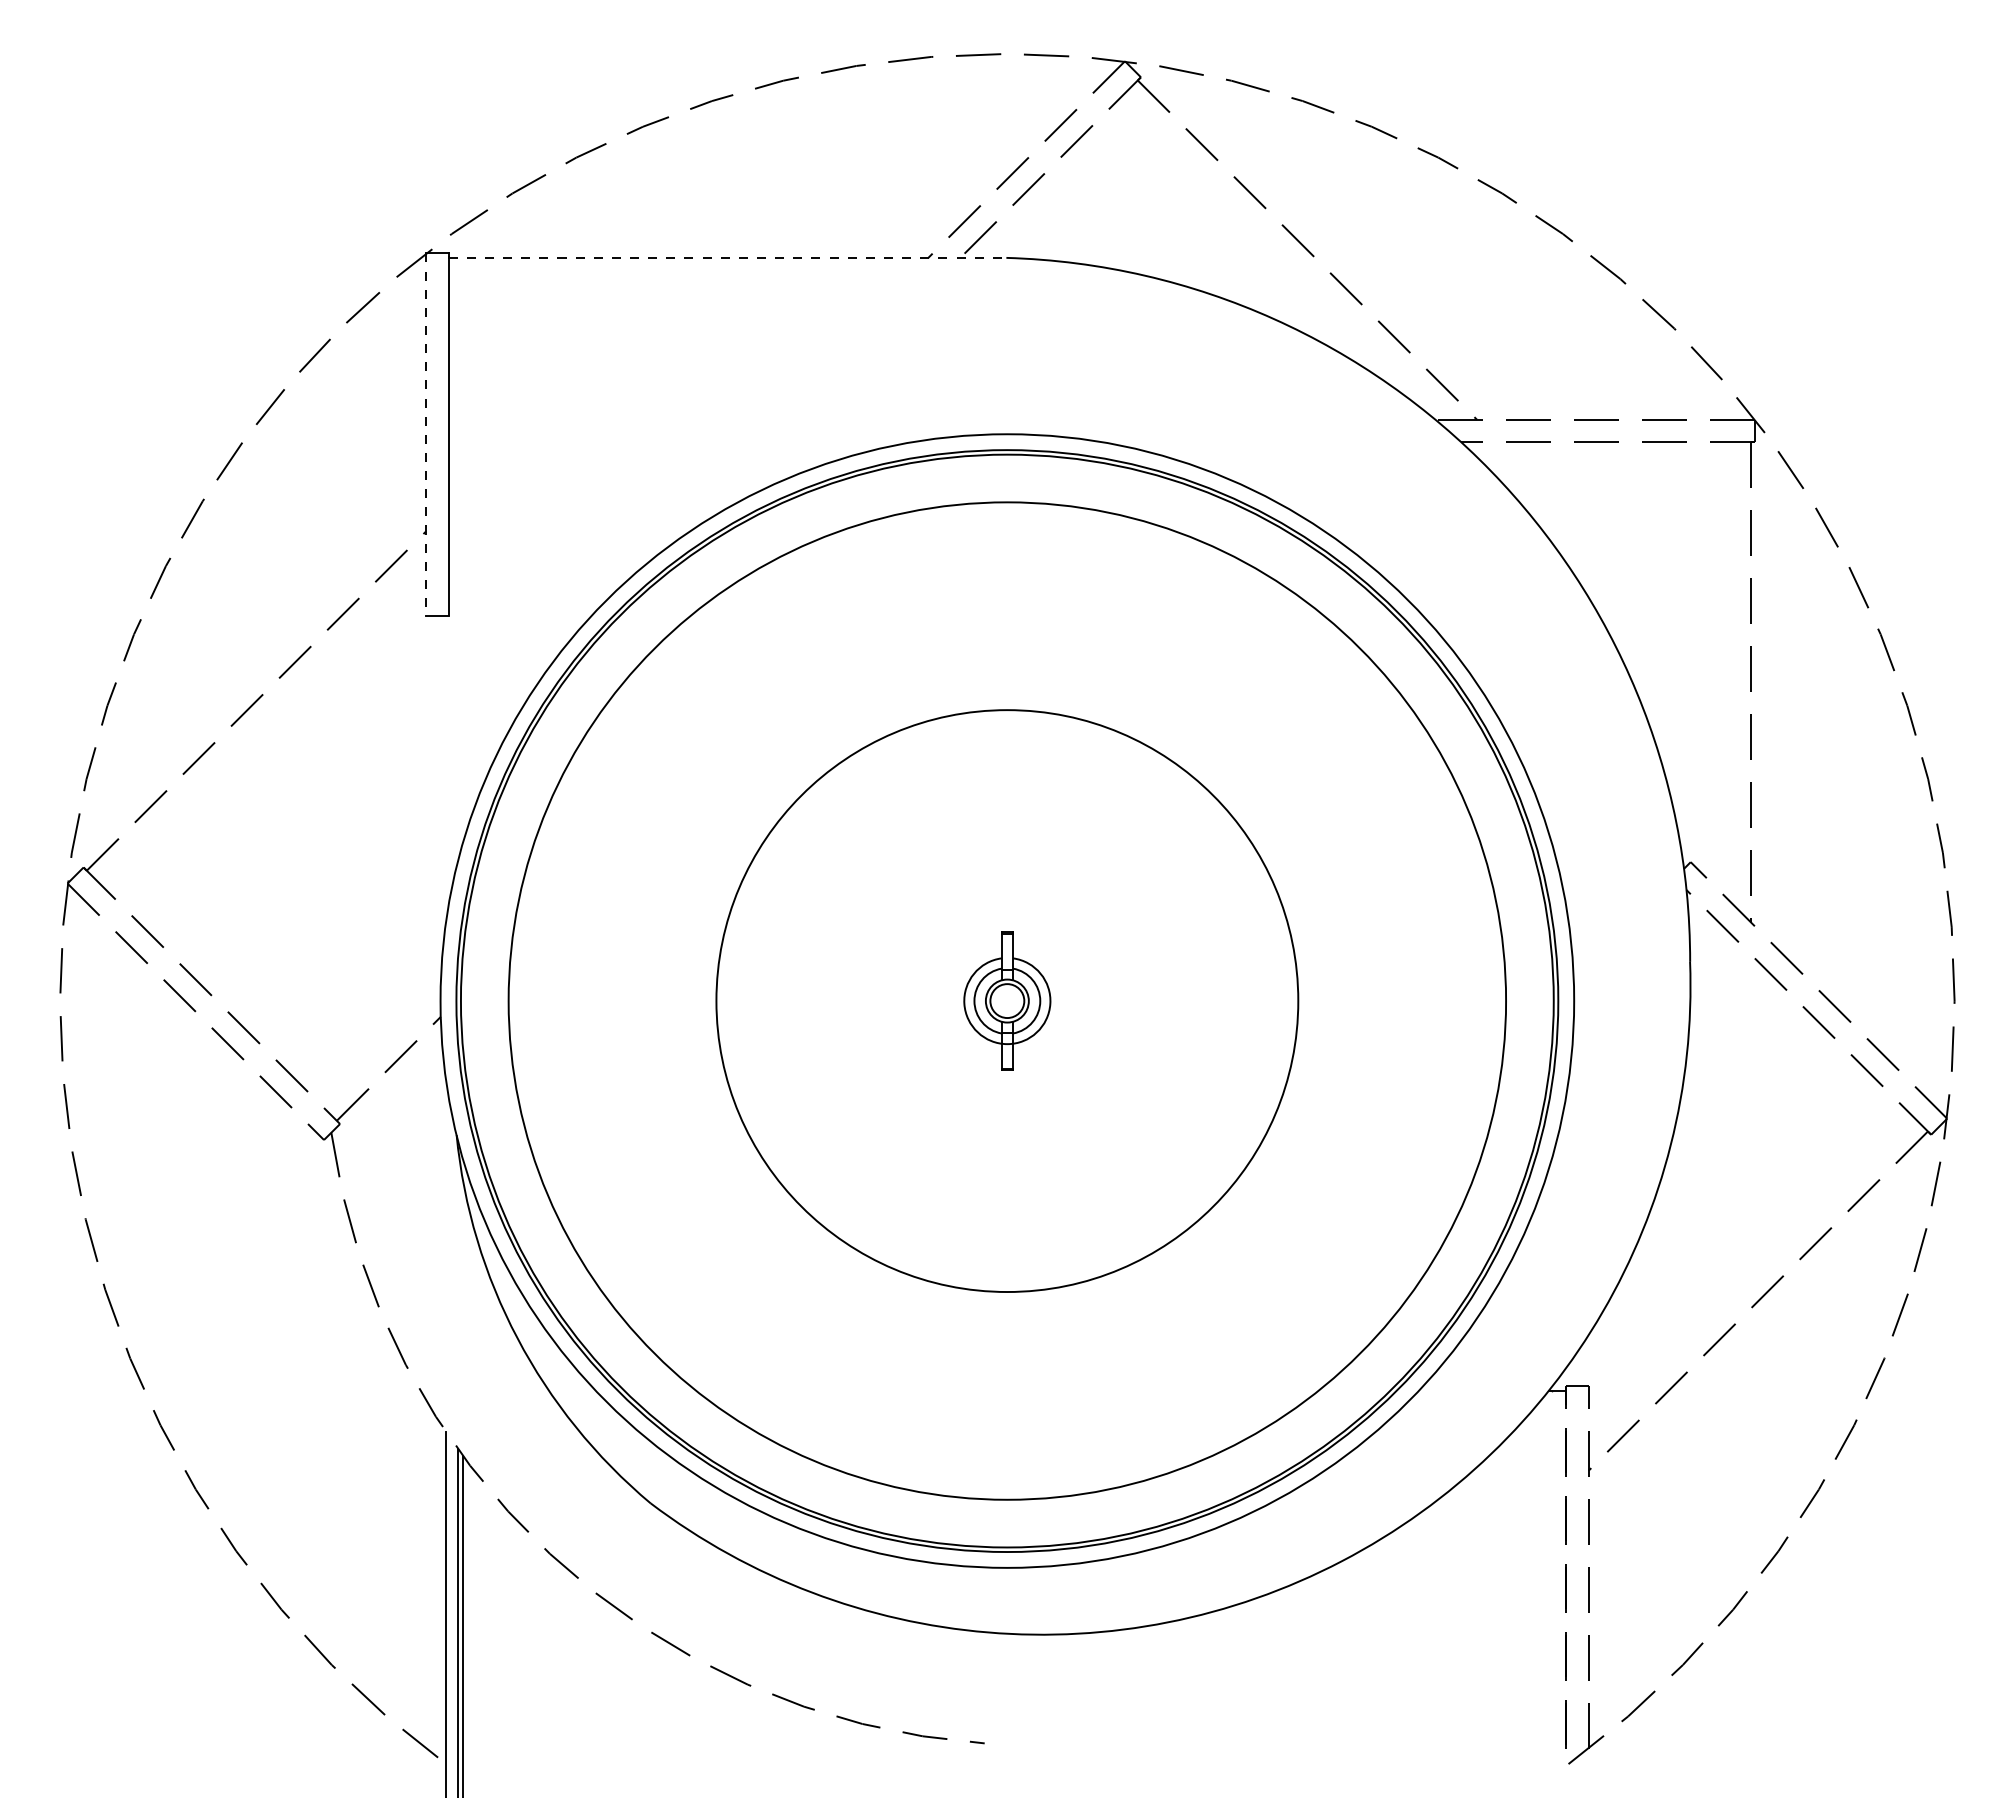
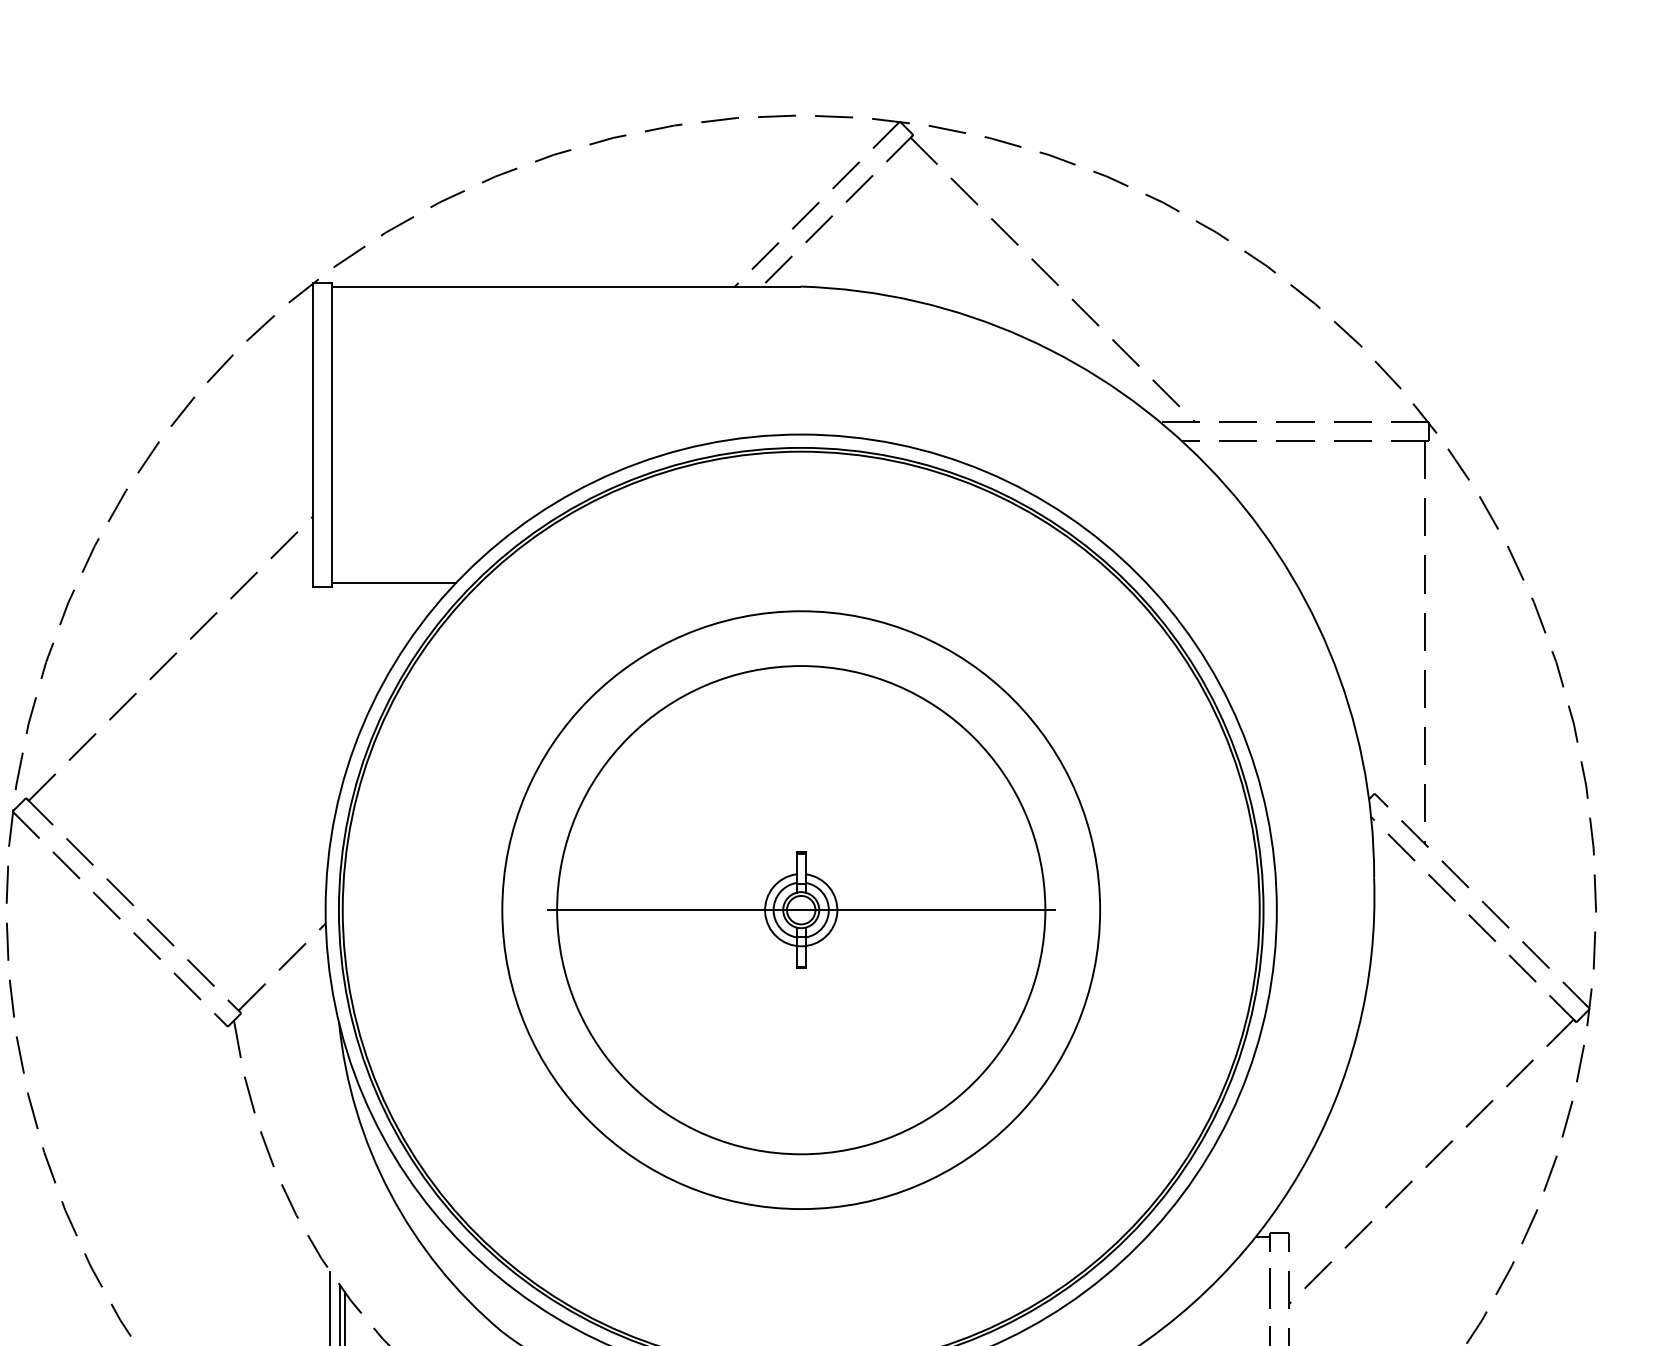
line: (727, 257) -> (566, 286), dashed -> solid
line: (425, 435) -> (312, 435), dashed -> solid
line: (521, 611) -> (393, 583), added
circle: (1007, 1000) -> (801, 909), size x0.71
line: (1007, 1001) -> (801, 910), added

